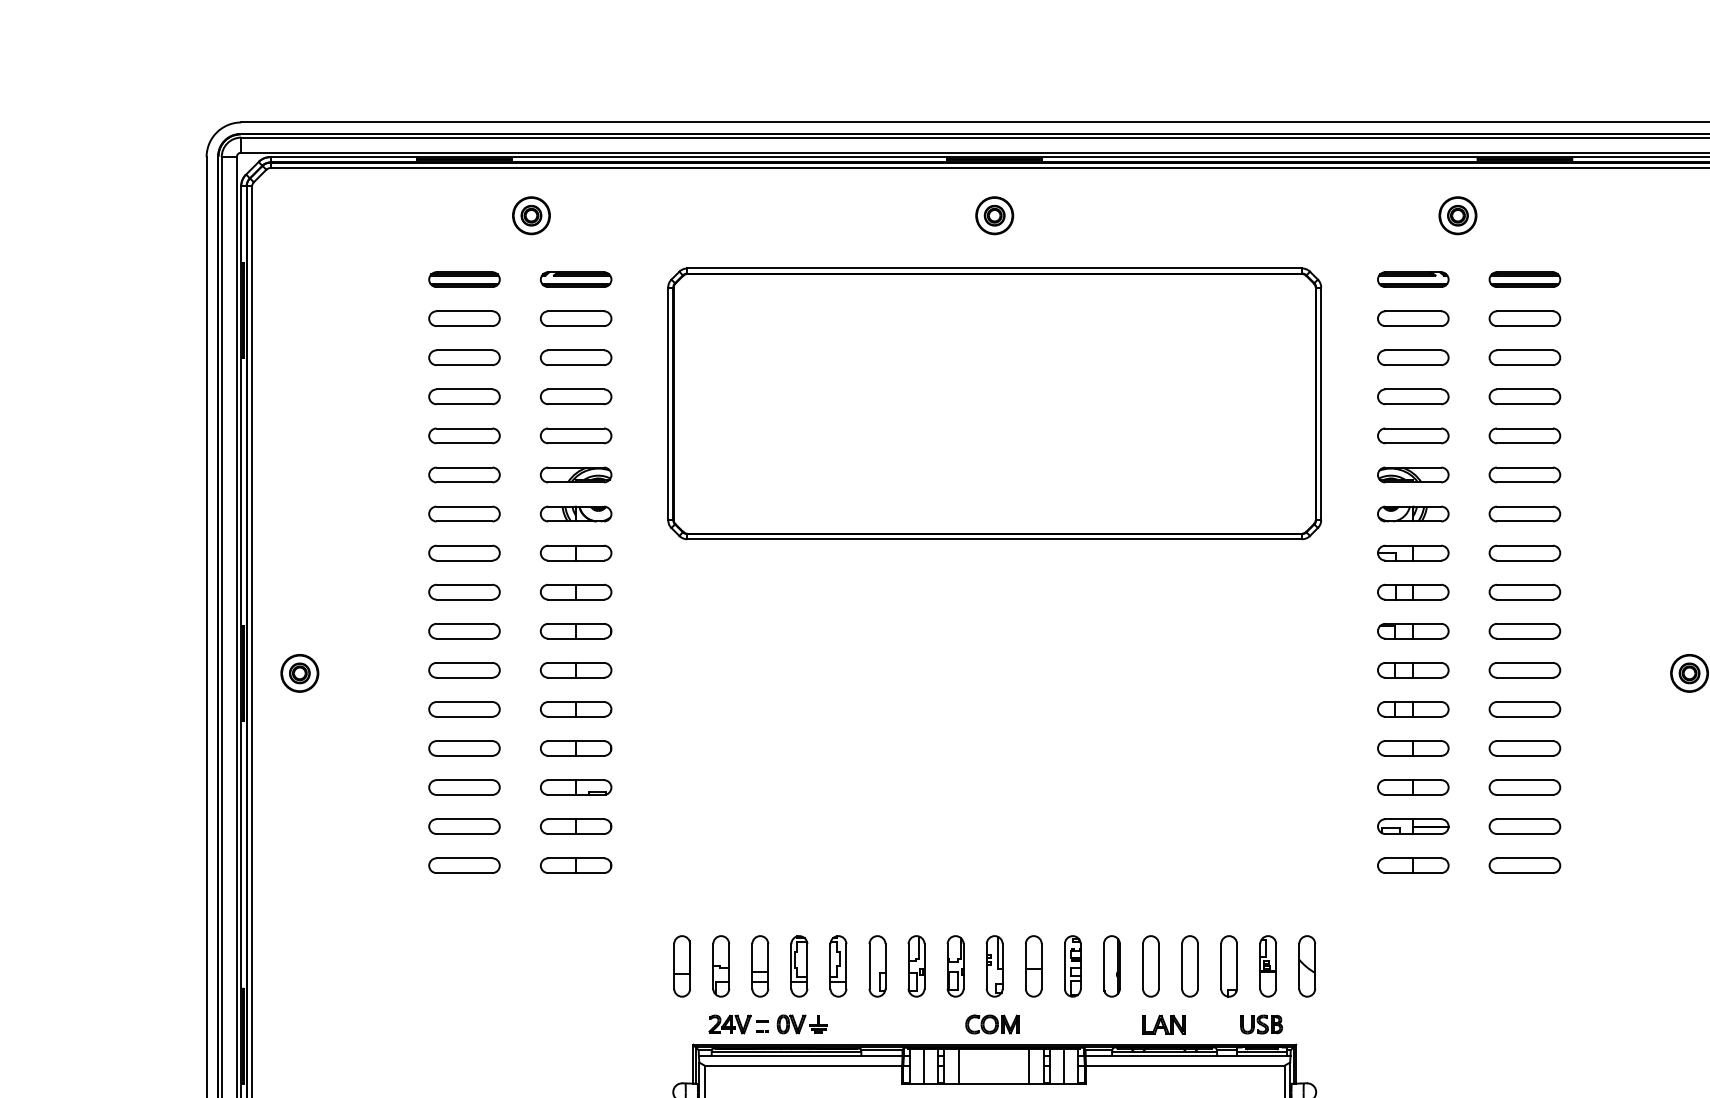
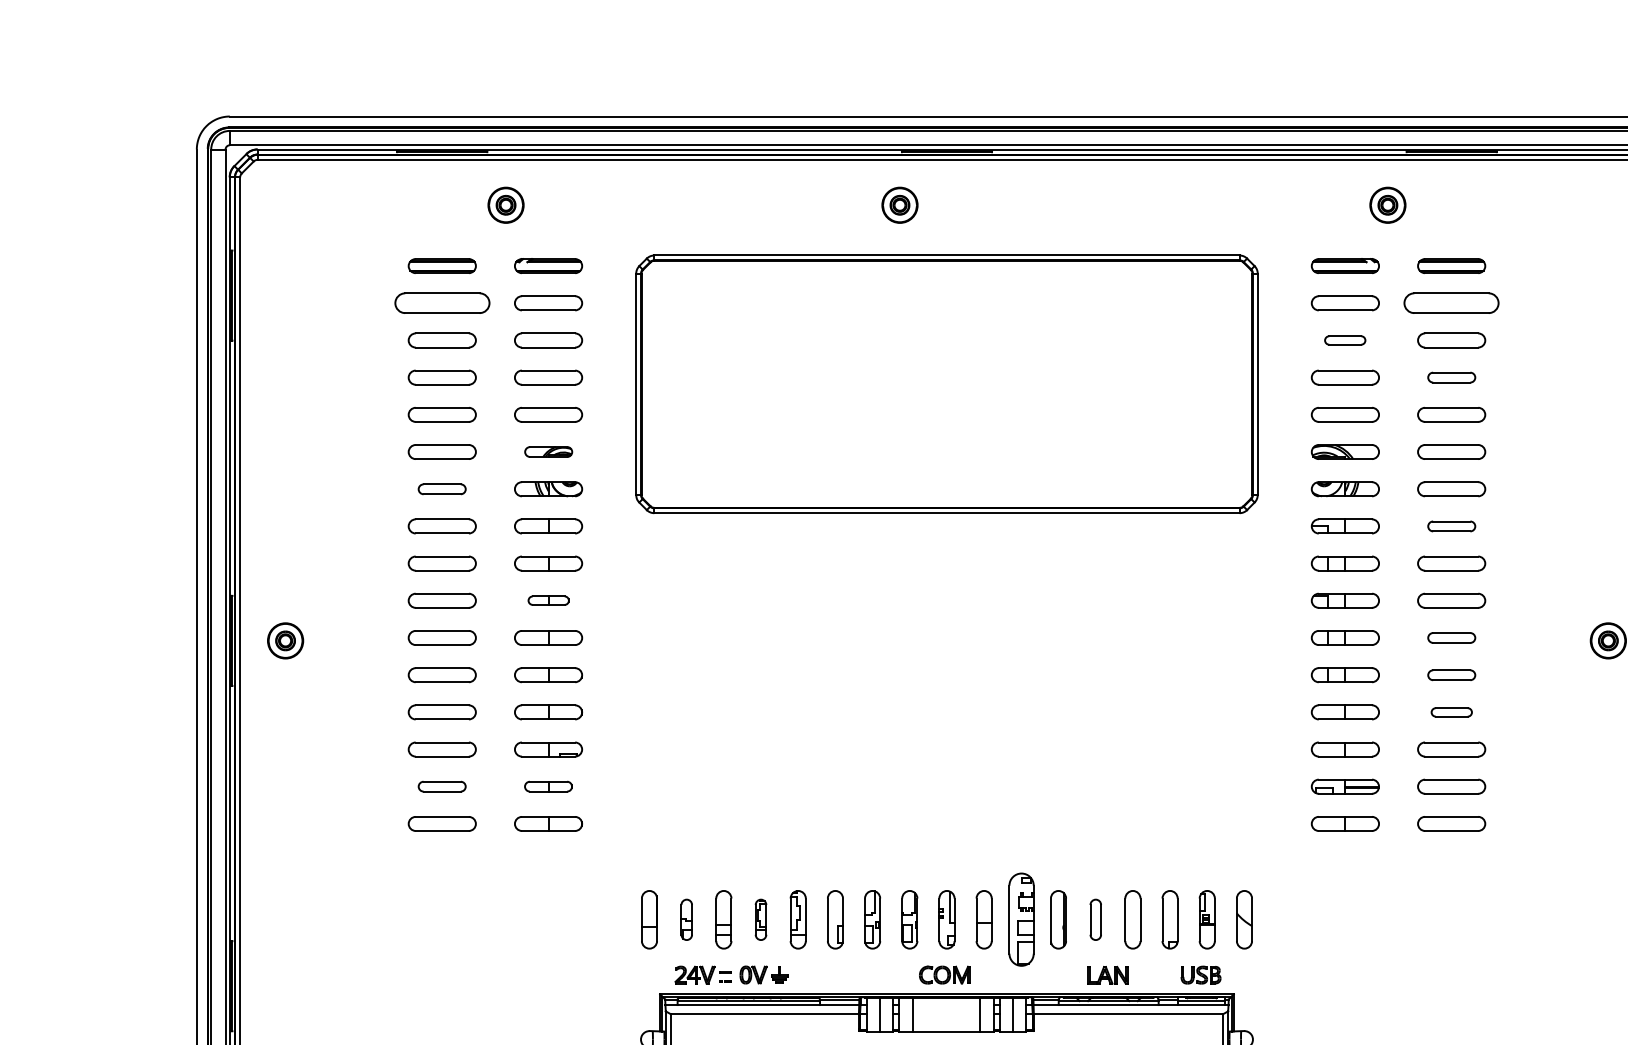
part: (994, 214) -> (899, 204), moved
part: (463, 318) -> (441, 303), size x1.4
part: (1524, 318) -> (1451, 303), size x1.4
part: (1412, 357) -> (1344, 340), size x0.6
part: (1524, 396) -> (1451, 377), size x0.7
part: (576, 474) -> (548, 451), size x0.7
part: (463, 514) -> (441, 489), size x0.7
part: (1524, 553) -> (1451, 526), size x0.7
part: (576, 630) -> (548, 600), size x0.6
part: (1524, 669) -> (1451, 637), size x0.7
part: (1524, 709) -> (1451, 675), size x0.7
part: (1524, 748) -> (1451, 712), size x0.6
part: (463, 826) -> (441, 786), size x0.7
part: (576, 826) -> (548, 786), size x0.7
part: (721, 966) -> (686, 919), size x0.7
part: (798, 966) -> (760, 919), size x0.7
part: (1071, 966) -> (1020, 919), size x1.6
part: (1150, 966) -> (1095, 919), size x0.7

